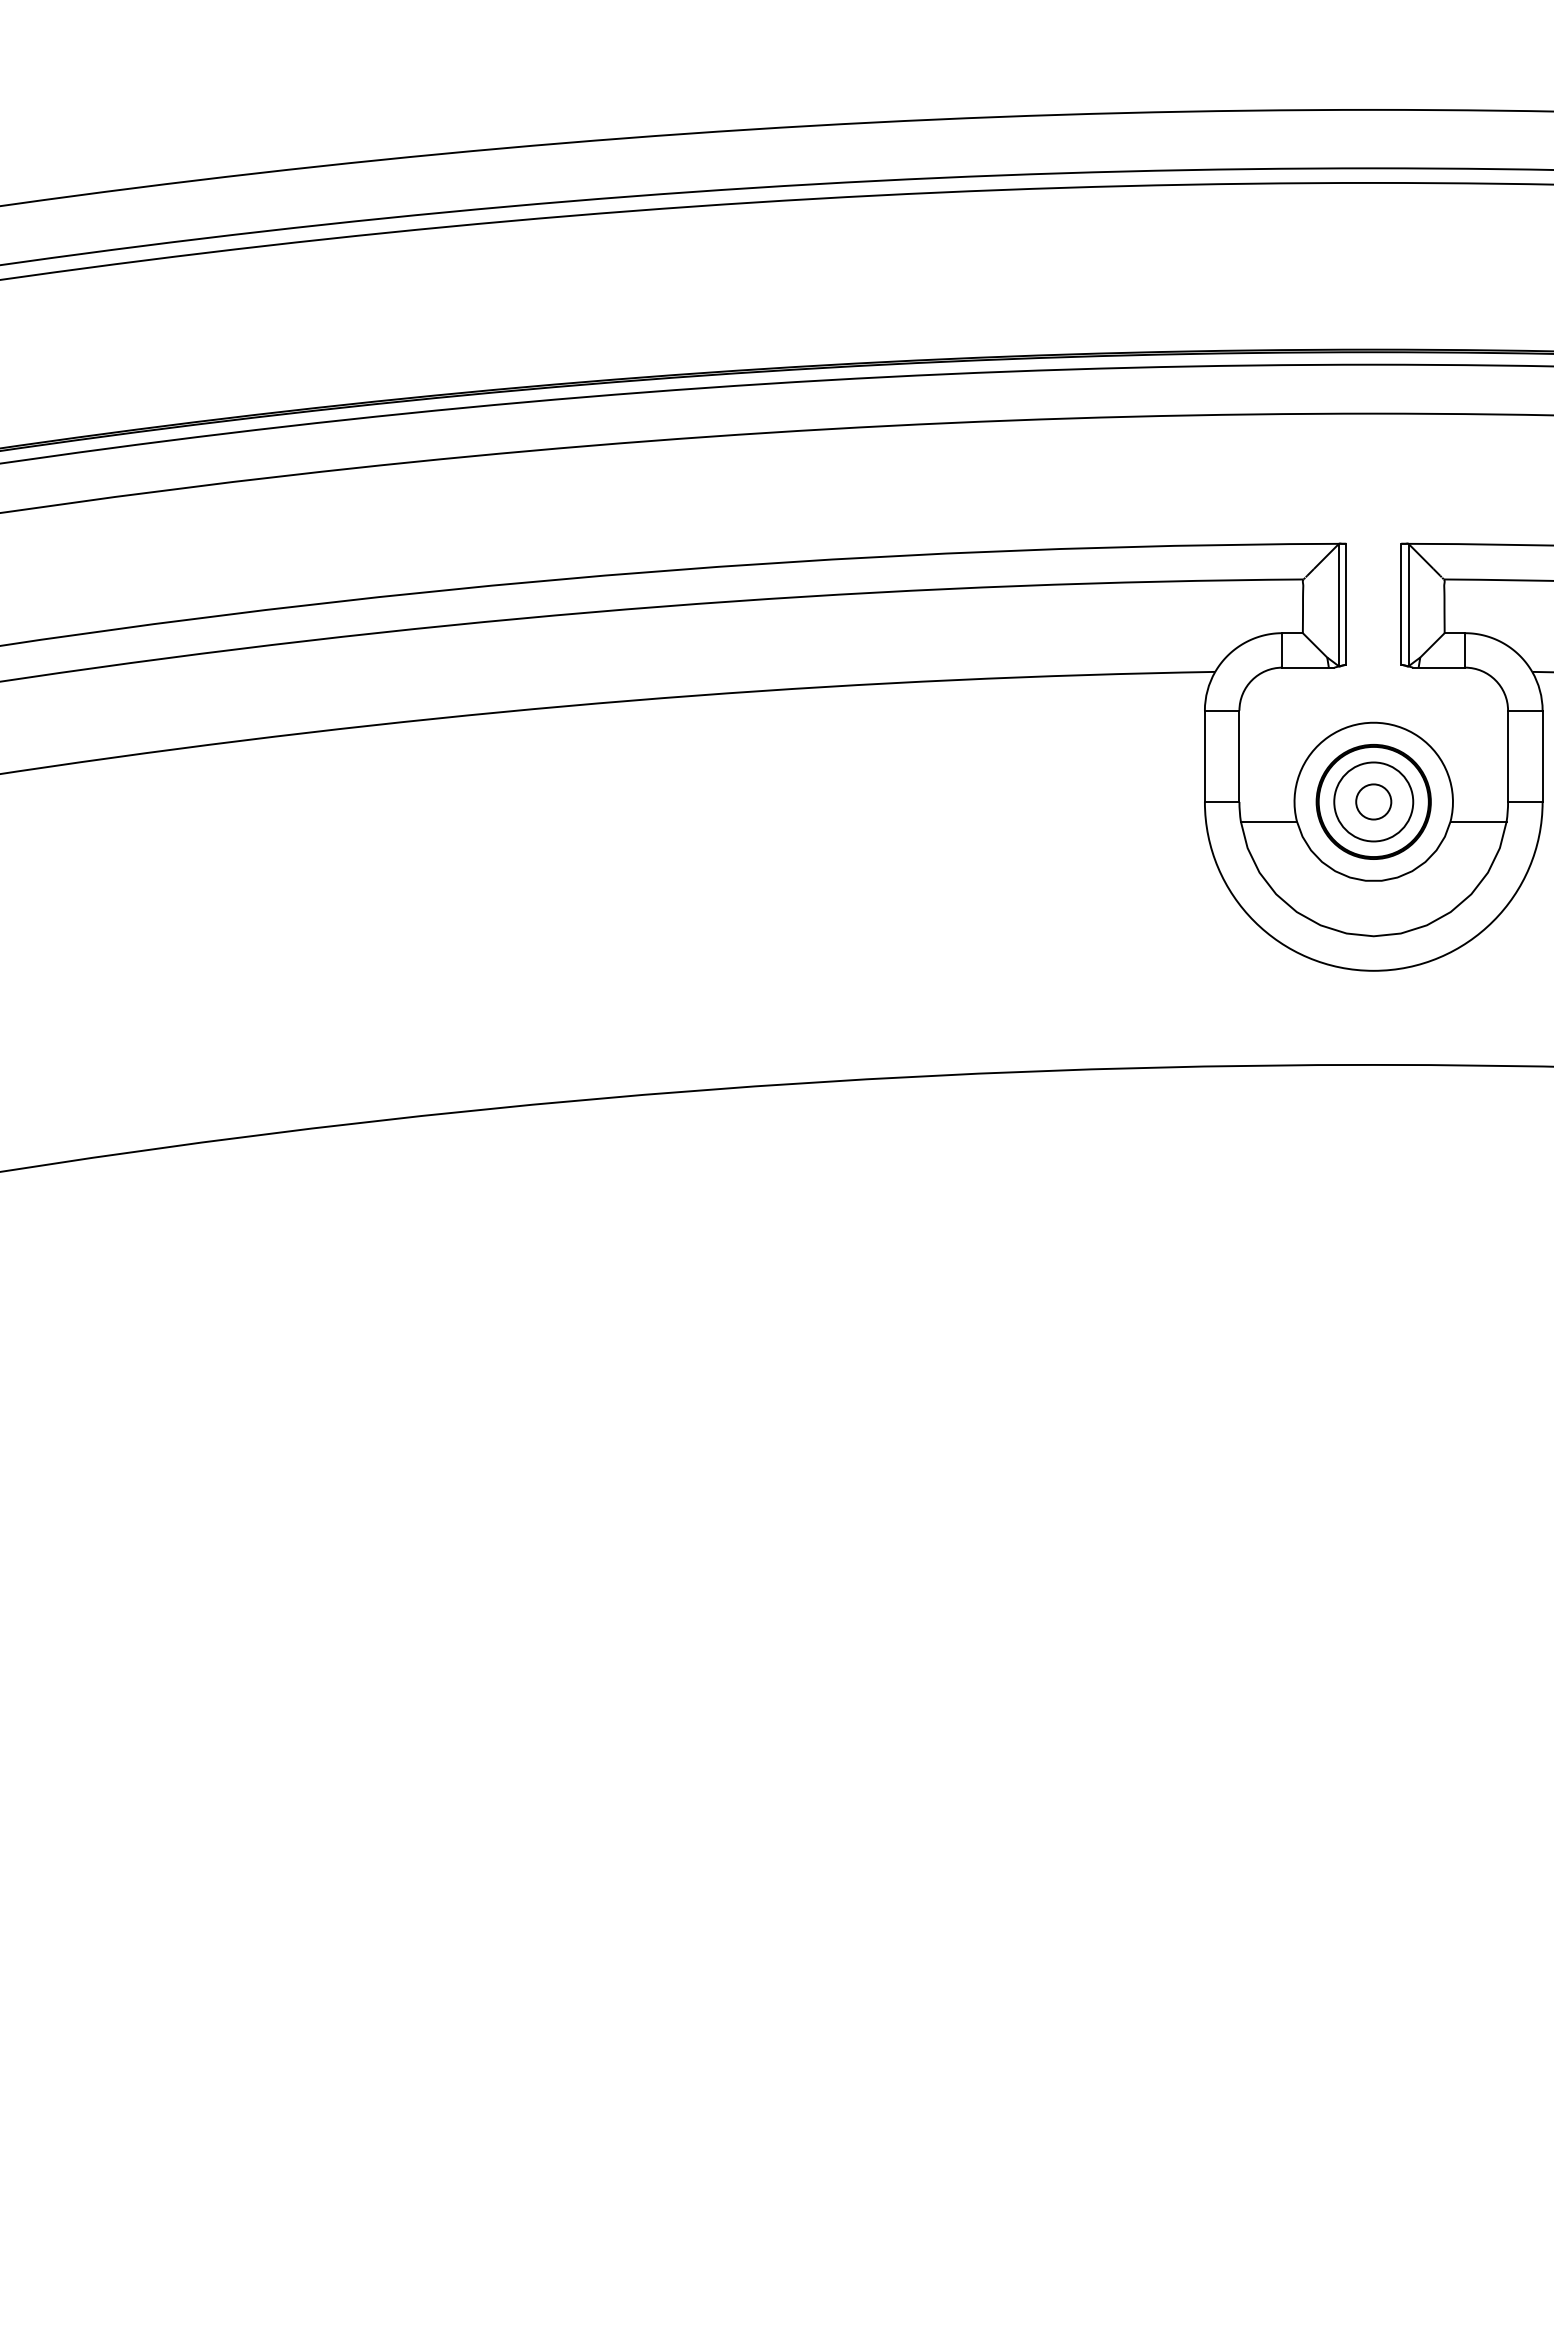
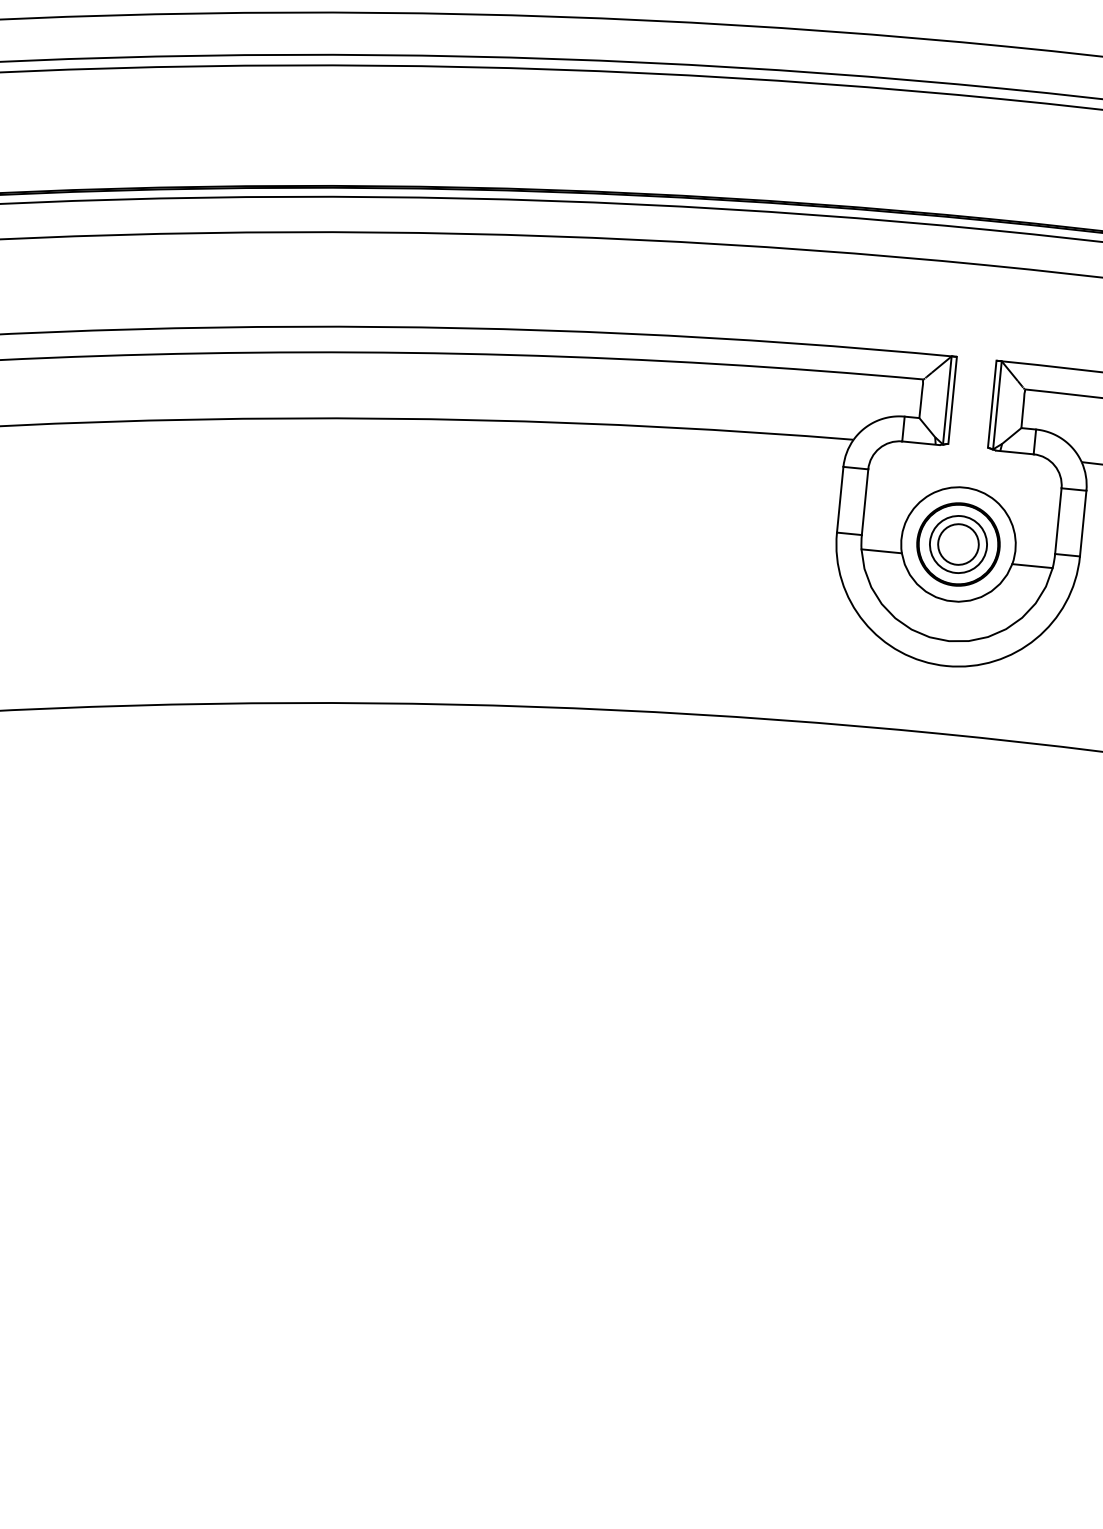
circle: (1373, 801) -> (958, 544), size x1.6

